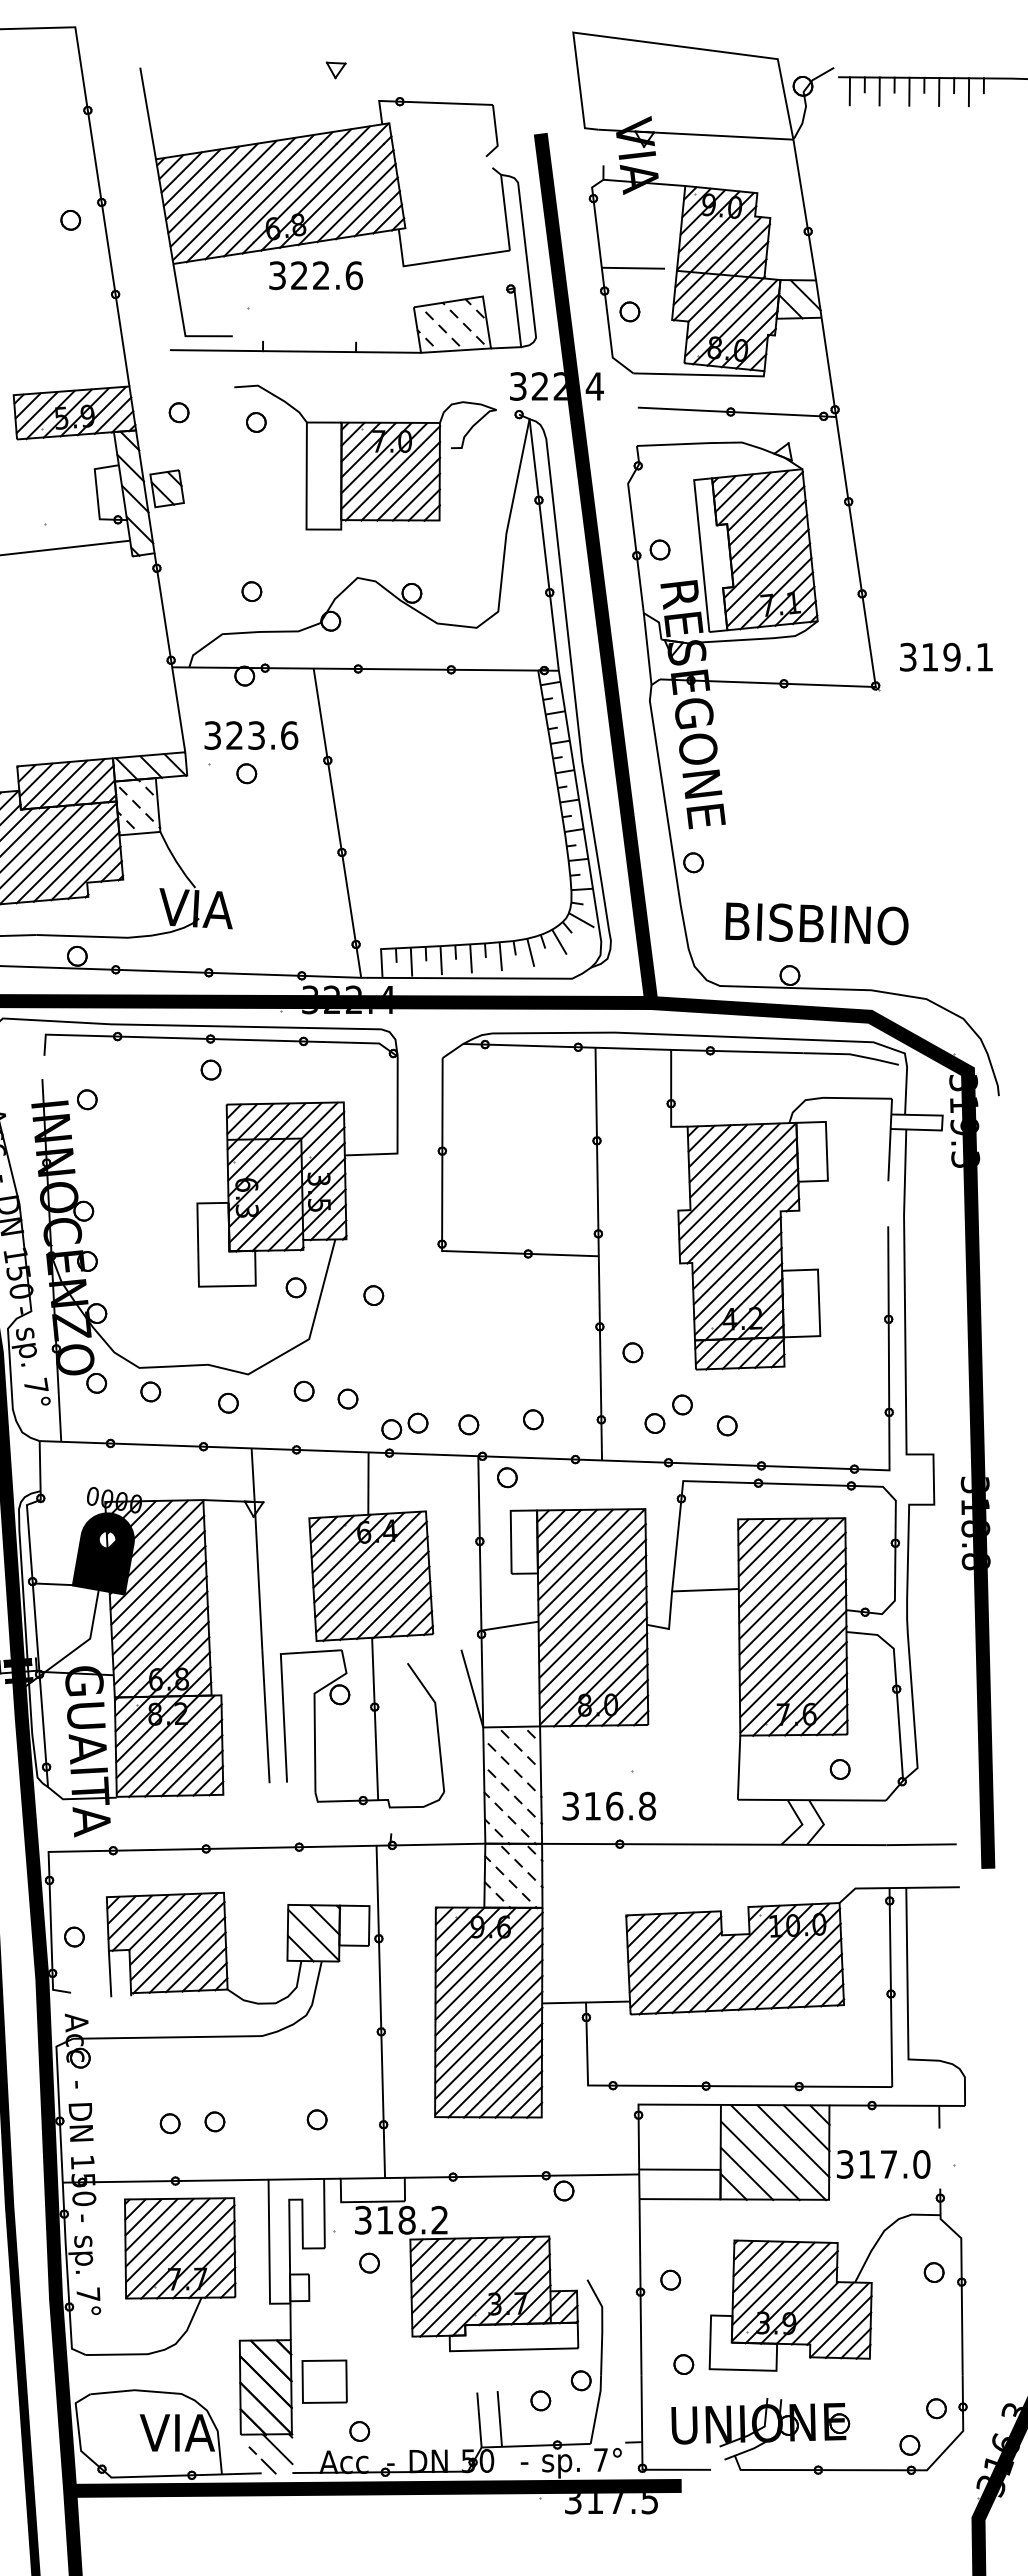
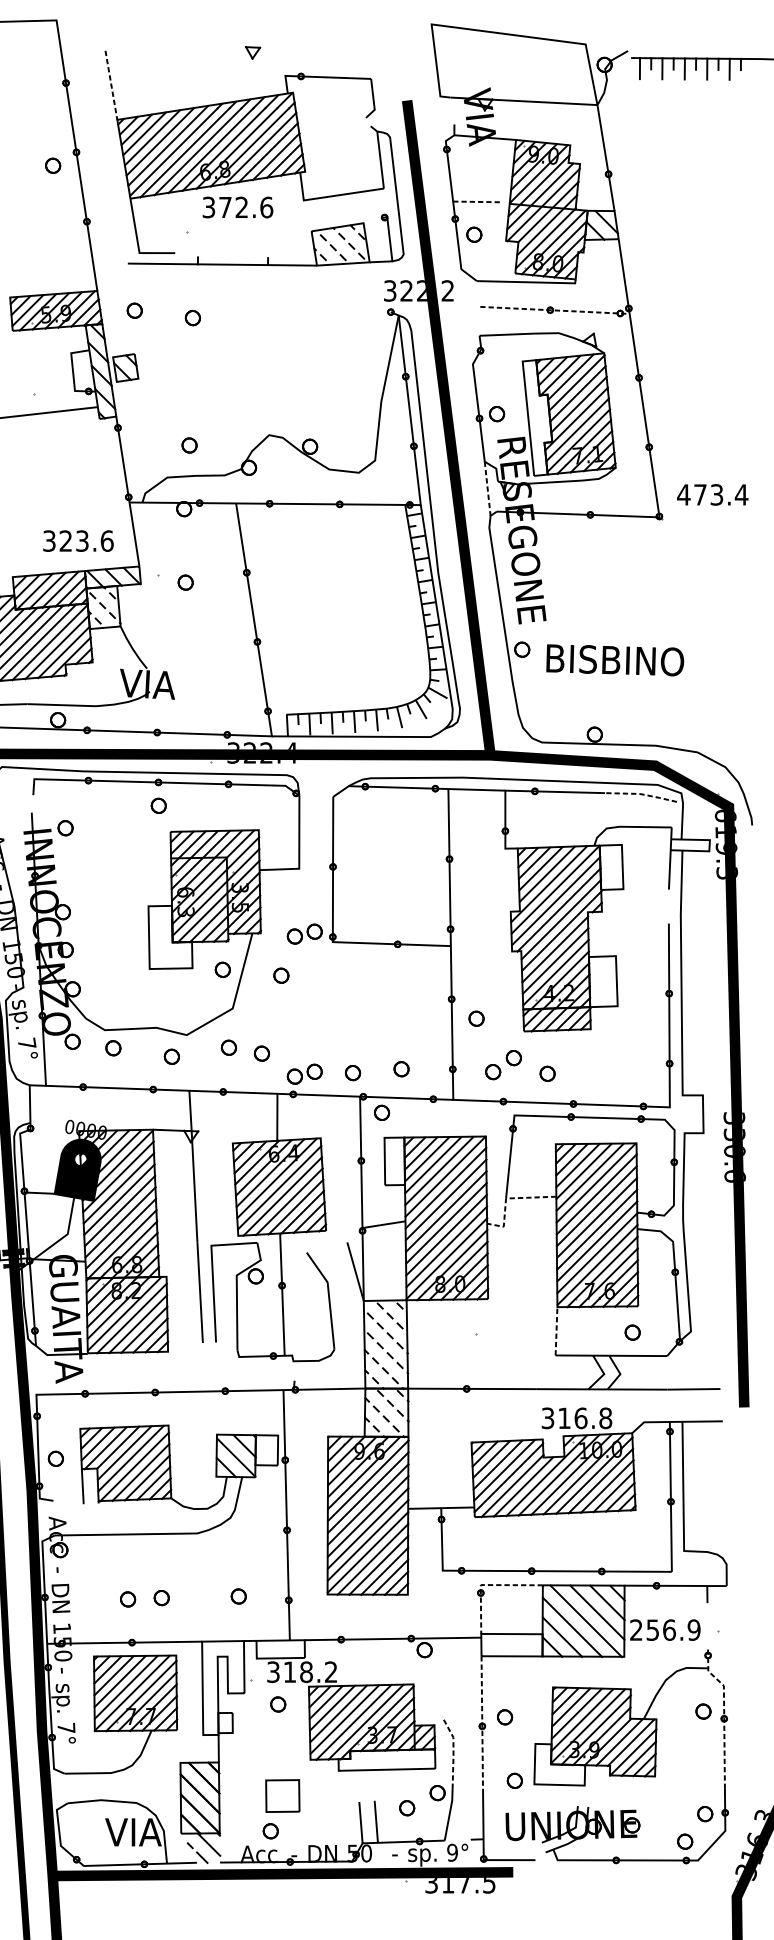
line: (148, 113) -> (111, 85), solid -> dashed
line: (633, 268) -> (477, 202), solid -> dashed
text: (299, 275) -> (225, 207), 322.6 -> 372.6
text: (594, 386) -> (447, 290), 322.4 -> 322.2
line: (737, 412) -> (555, 310), solid -> dashed
part: (365, 457) -> (275, 344), removed
line: (647, 649) -> (487, 489), solid -> dashed
text: (946, 656) -> (712, 494), 319.1 -> 473.4
text: (251, 735) -> (78, 541), moved
text: (816, 923) -> (614, 660), moved
line: (851, 1054) -> (641, 794), solid -> dashed
text: (963, 1083) -> (725, 815), 319.3 -> 619.3
part: (404, 1239) -> (304, 933), added
text: (975, 1534) -> (734, 1155), 318.8 -> 330.6
line: (674, 1591) -> (507, 1198), solid -> dashed
line: (739, 1767) -> (556, 1331), solid -> dashed
text: (608, 1805) -> (576, 1417), moved
line: (646, 2104) -> (486, 1584), solid -> dashed
text: (883, 2164) -> (665, 1630), 317.0 -> 256.9
line: (961, 2275) -> (724, 1713), solid -> dashed
line: (640, 2287) -> (482, 1722), solid -> dashed
line: (602, 2325) -> (453, 1751), solid -> dashed
part: (324, 2381) -> (282, 1795), moved
text: (600, 2460) -> (452, 1853), 7° -> 9°

